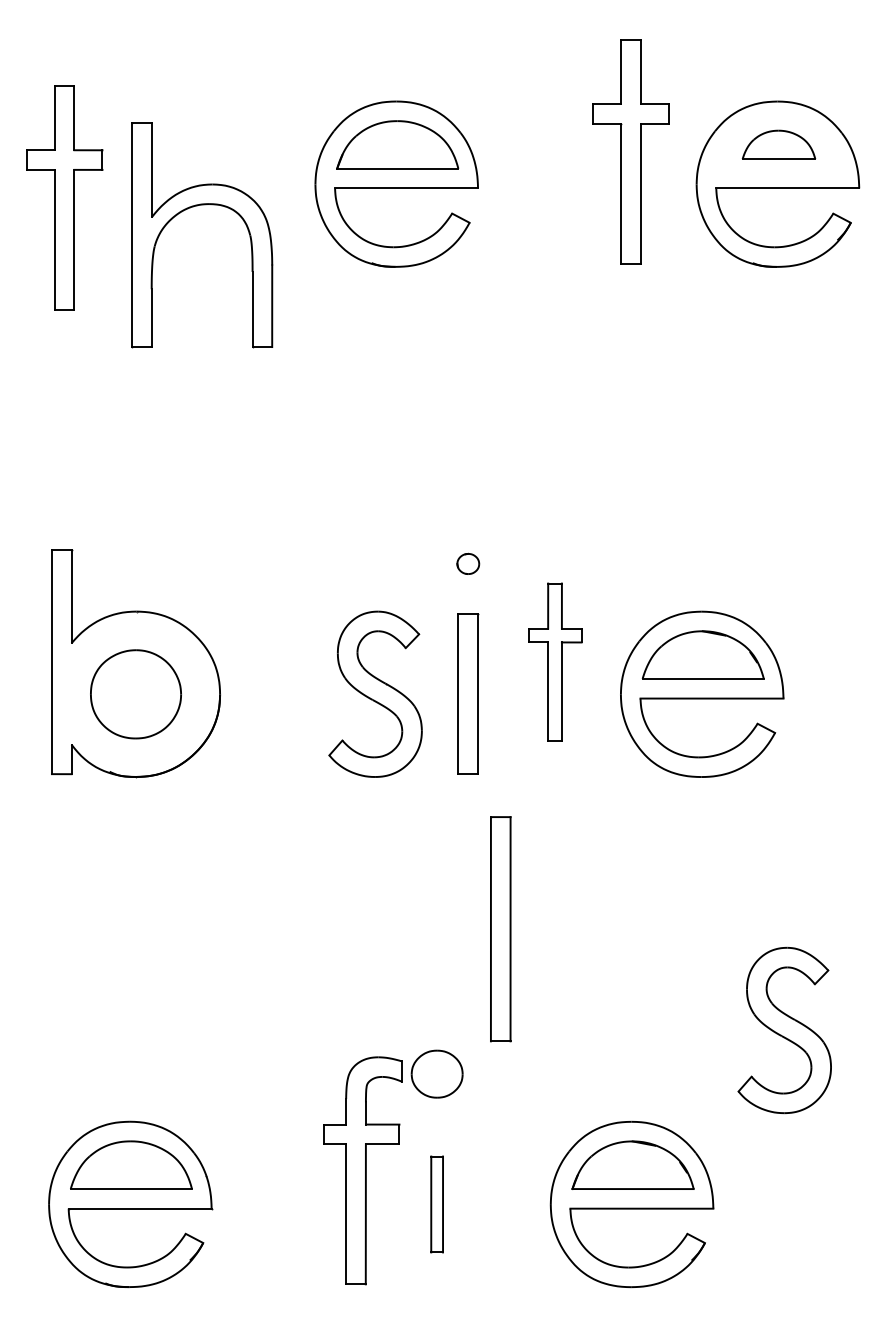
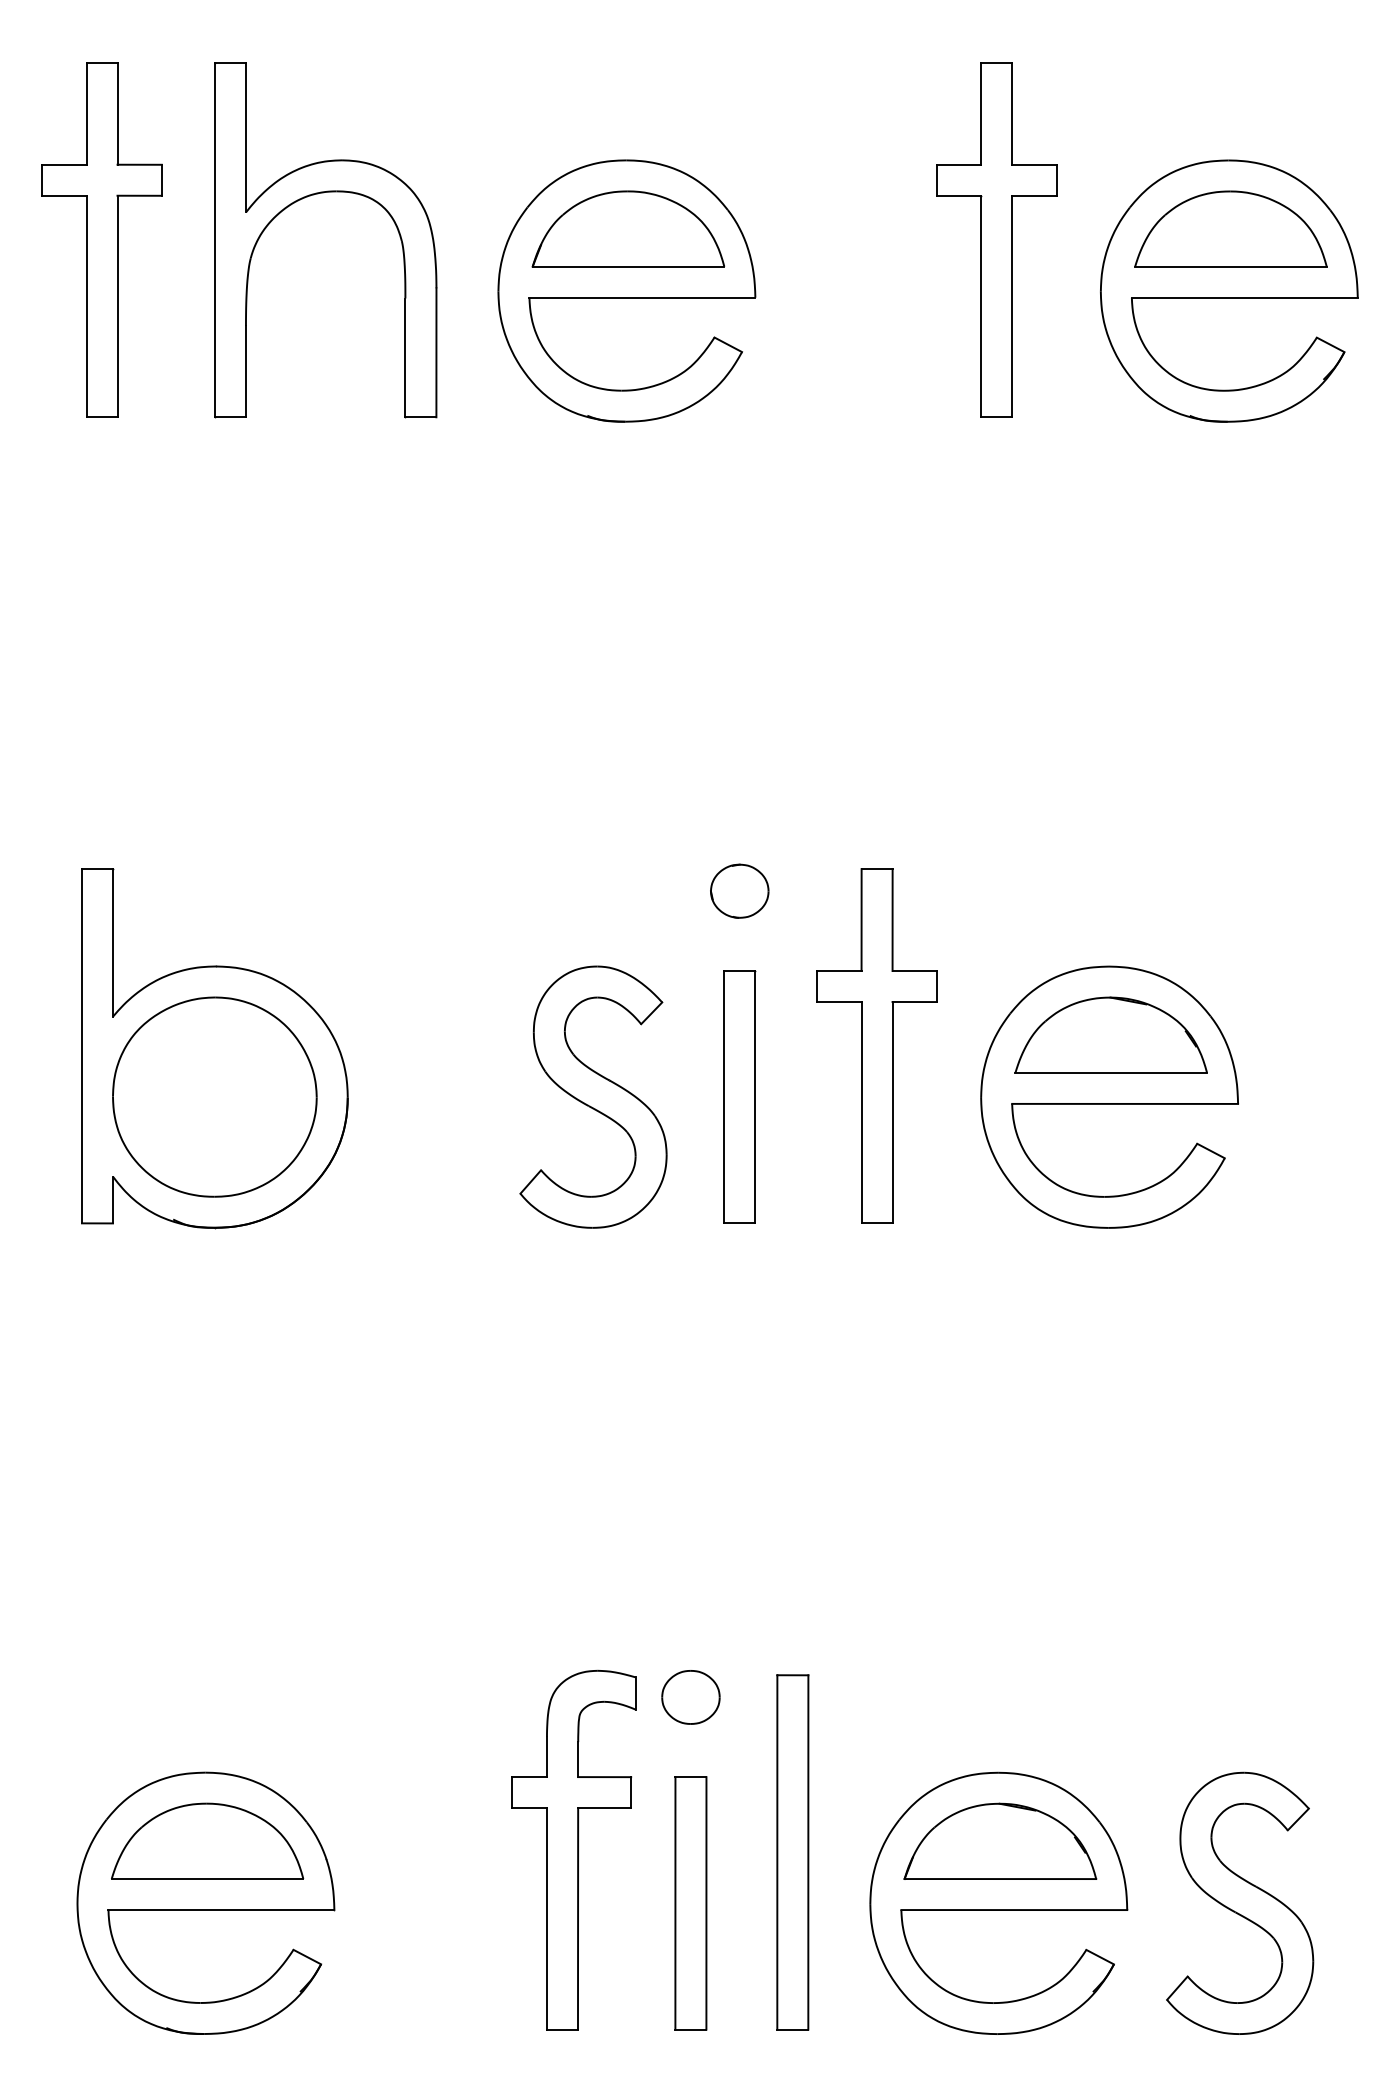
part: (778, 144) -> (1230, 228), size x1.67
part: (64, 197) -> (101, 239), moved
part: (193, 207) -> (312, 196), moved
part: (468, 563) -> (740, 890), size x1.67
part: (554, 661) -> (876, 1045), size x1.43
part: (135, 694) -> (214, 1097), size x1.43
part: (500, 929) -> (792, 1852), moved
part: (784, 1030) -> (1239, 1903), moved
part: (437, 1073) -> (691, 1696), size x0.71
part: (436, 1204) -> (689, 1903), size x1.67

